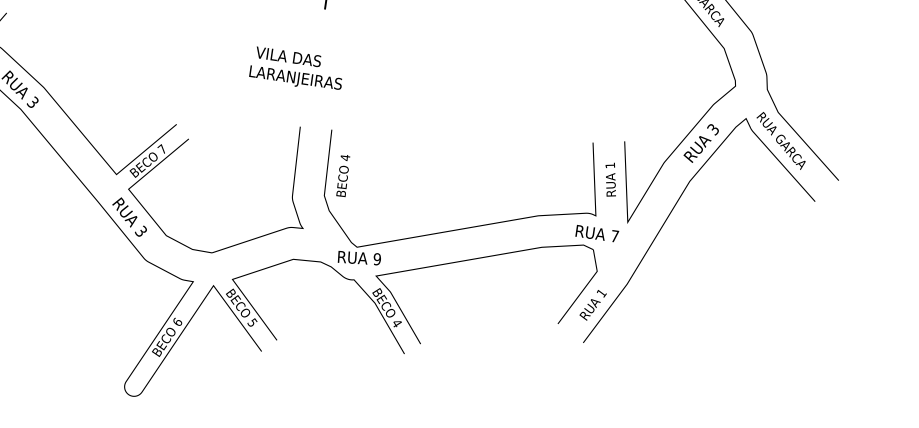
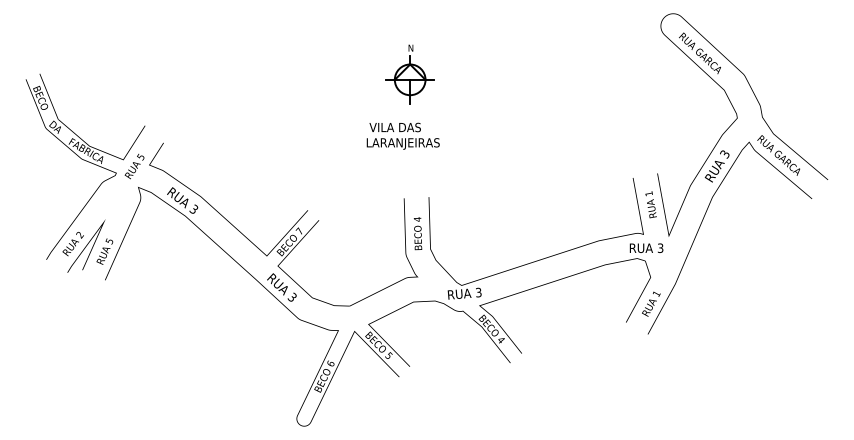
text: (296, 68) -> (402, 135), moved
text: (343, 175) -> (418, 233), moved
text: (614, 235) -> (660, 247), 7 -> 3
text: (377, 259) -> (478, 292), 9 -> 3

